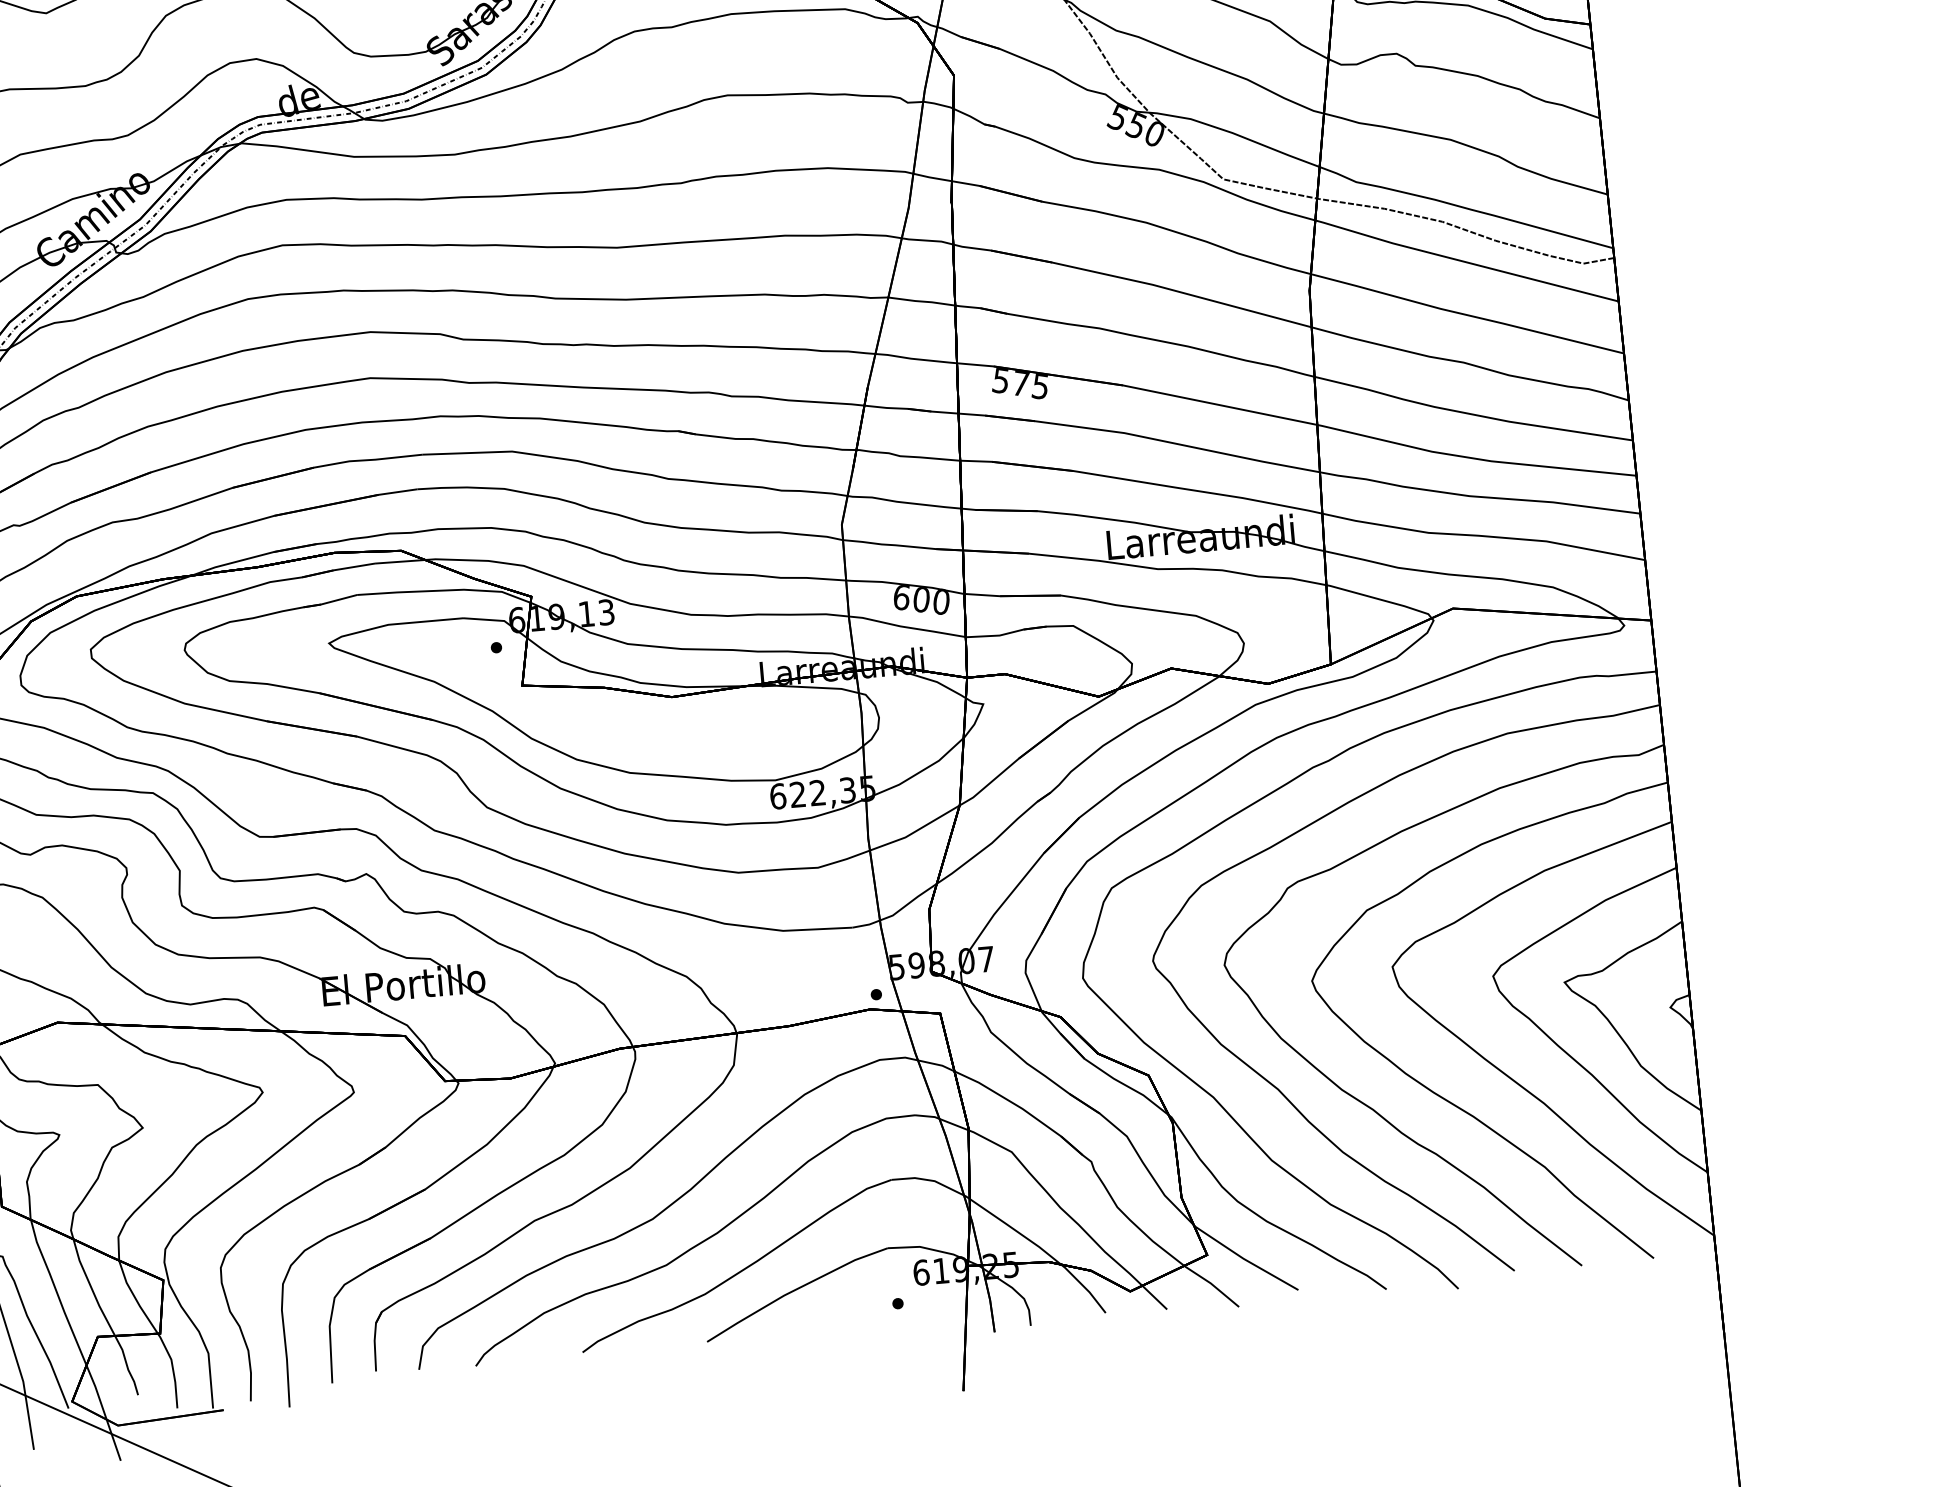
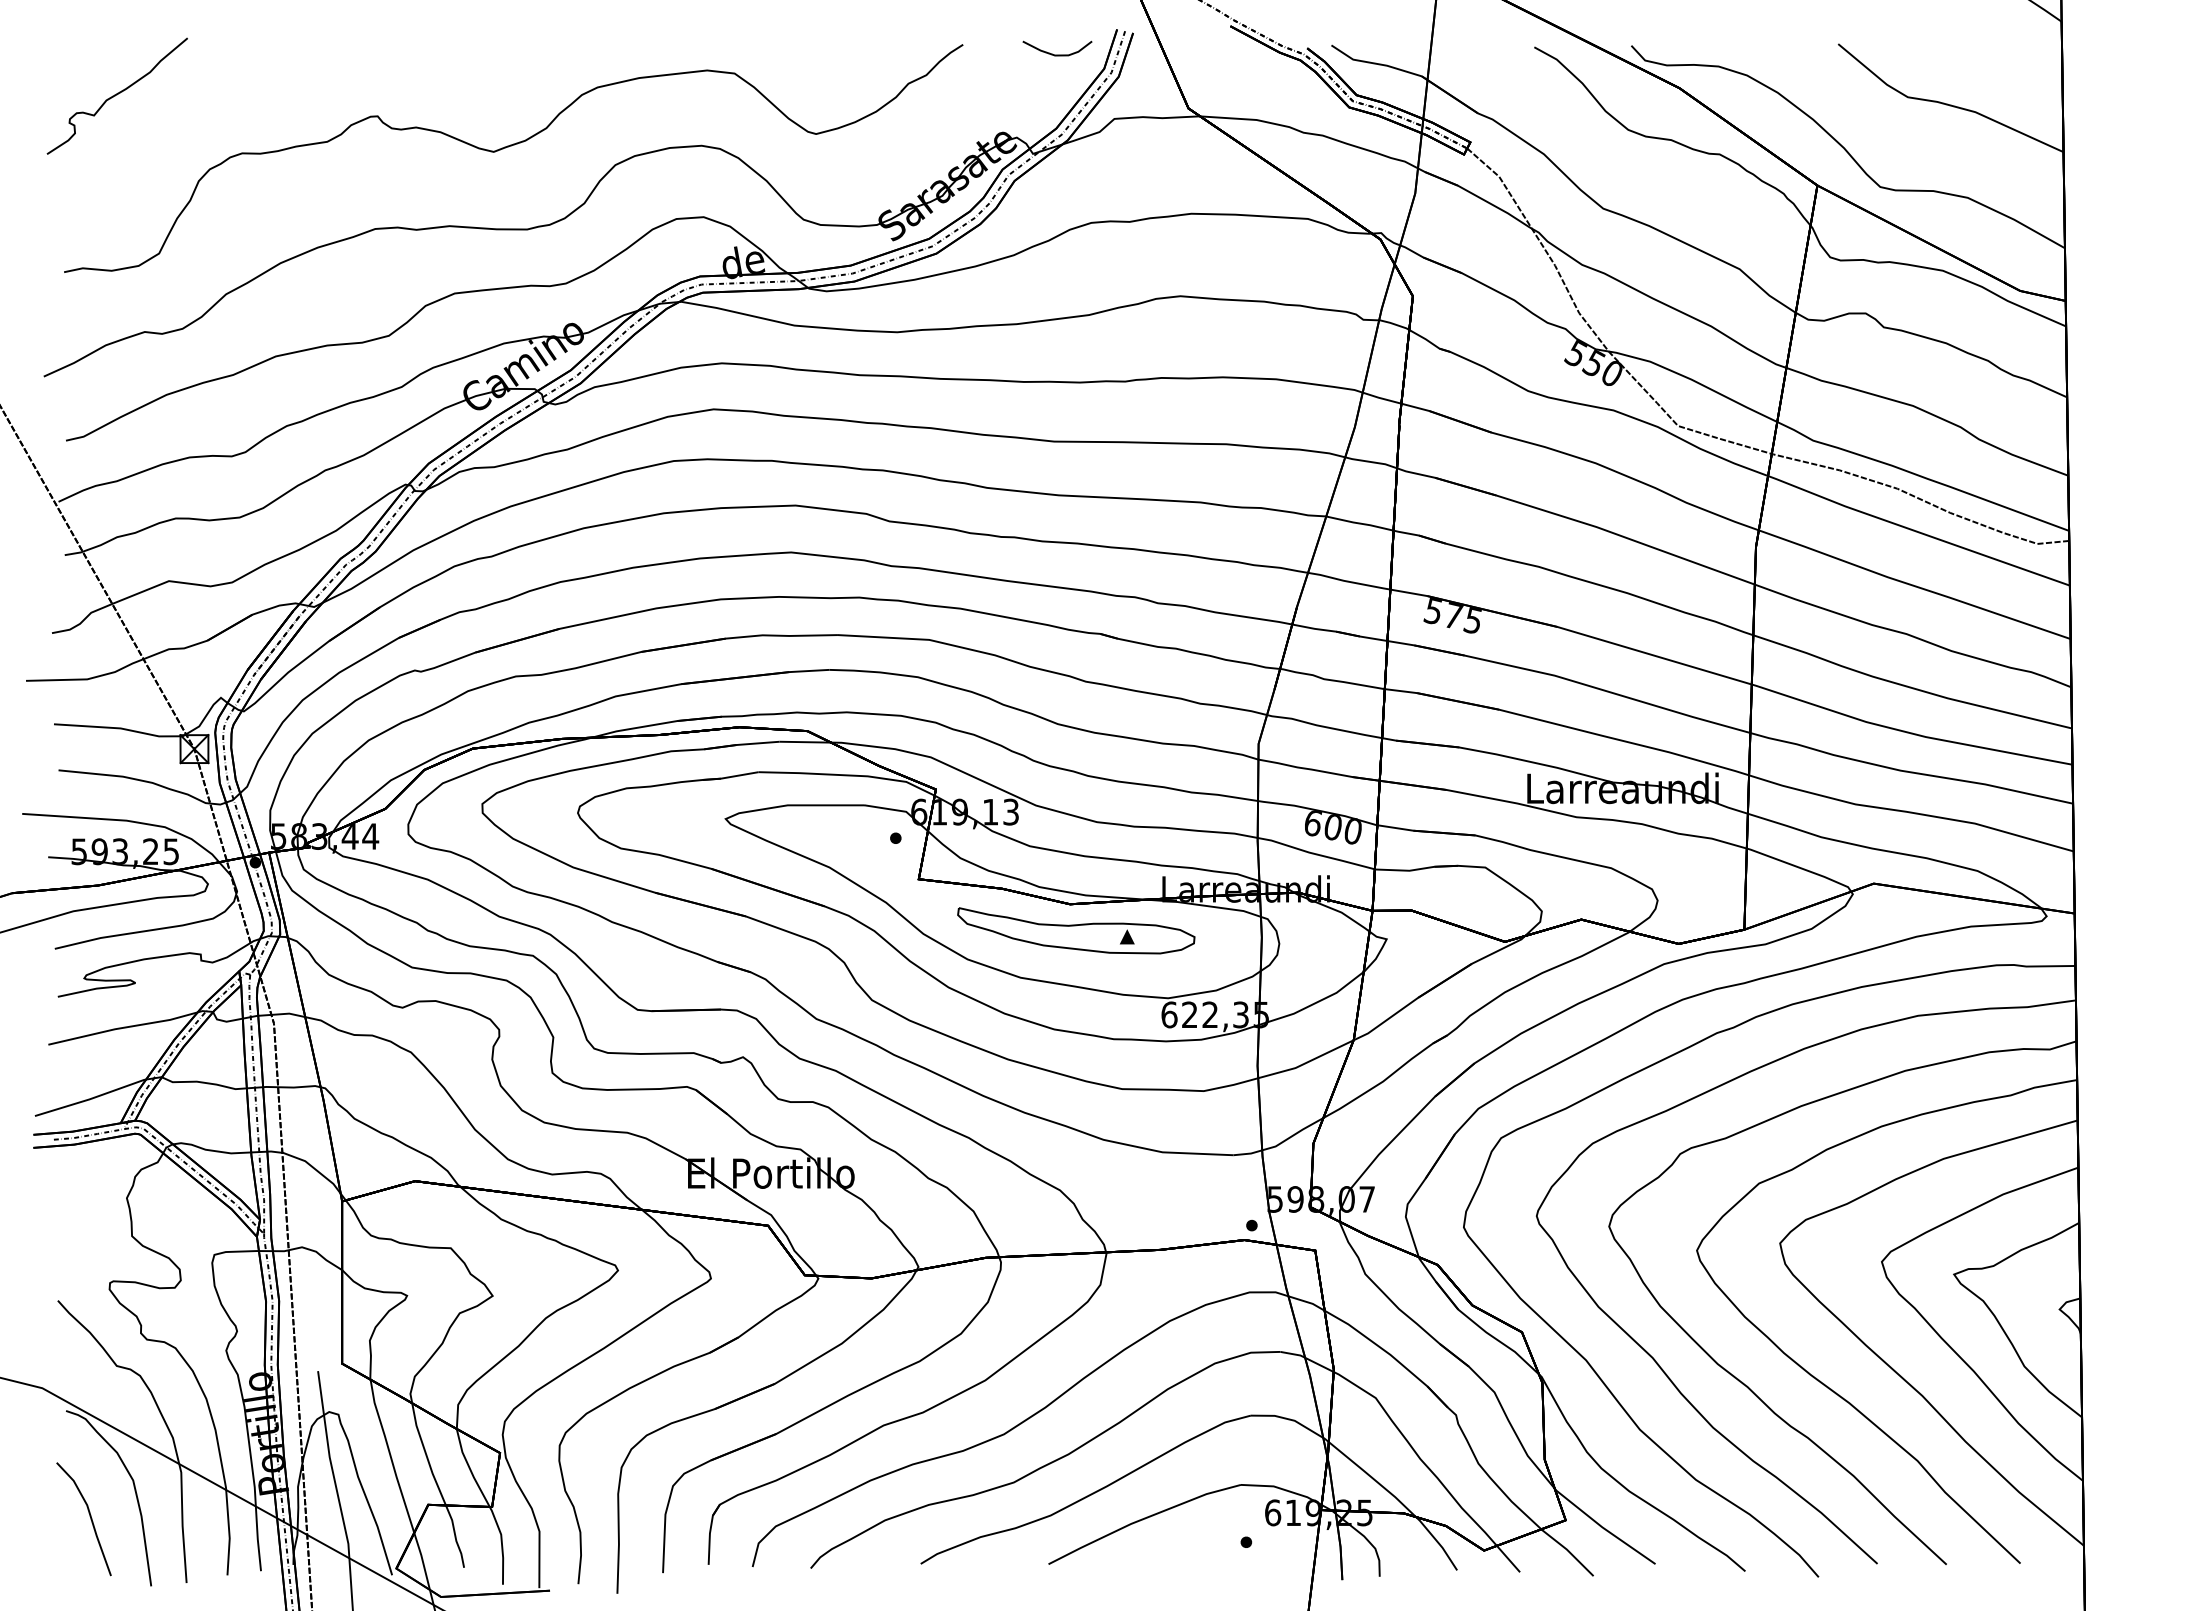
part: (680, 722) -> (1076, 930), added

